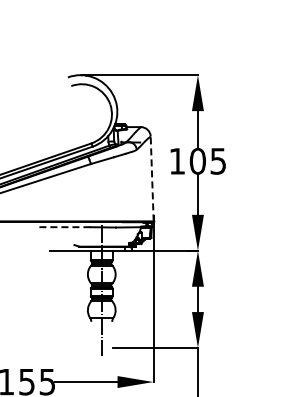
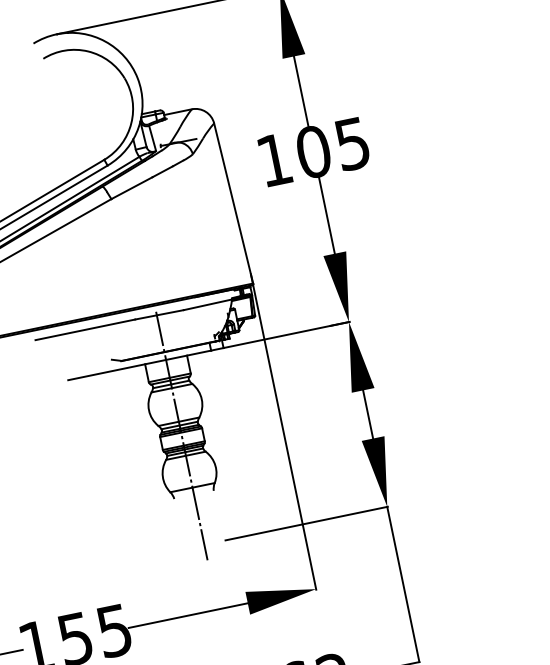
line: (152, 178) -> (234, 202), dashed -> solid
line: (63, 227) -> (84, 330), dashed -> solid

